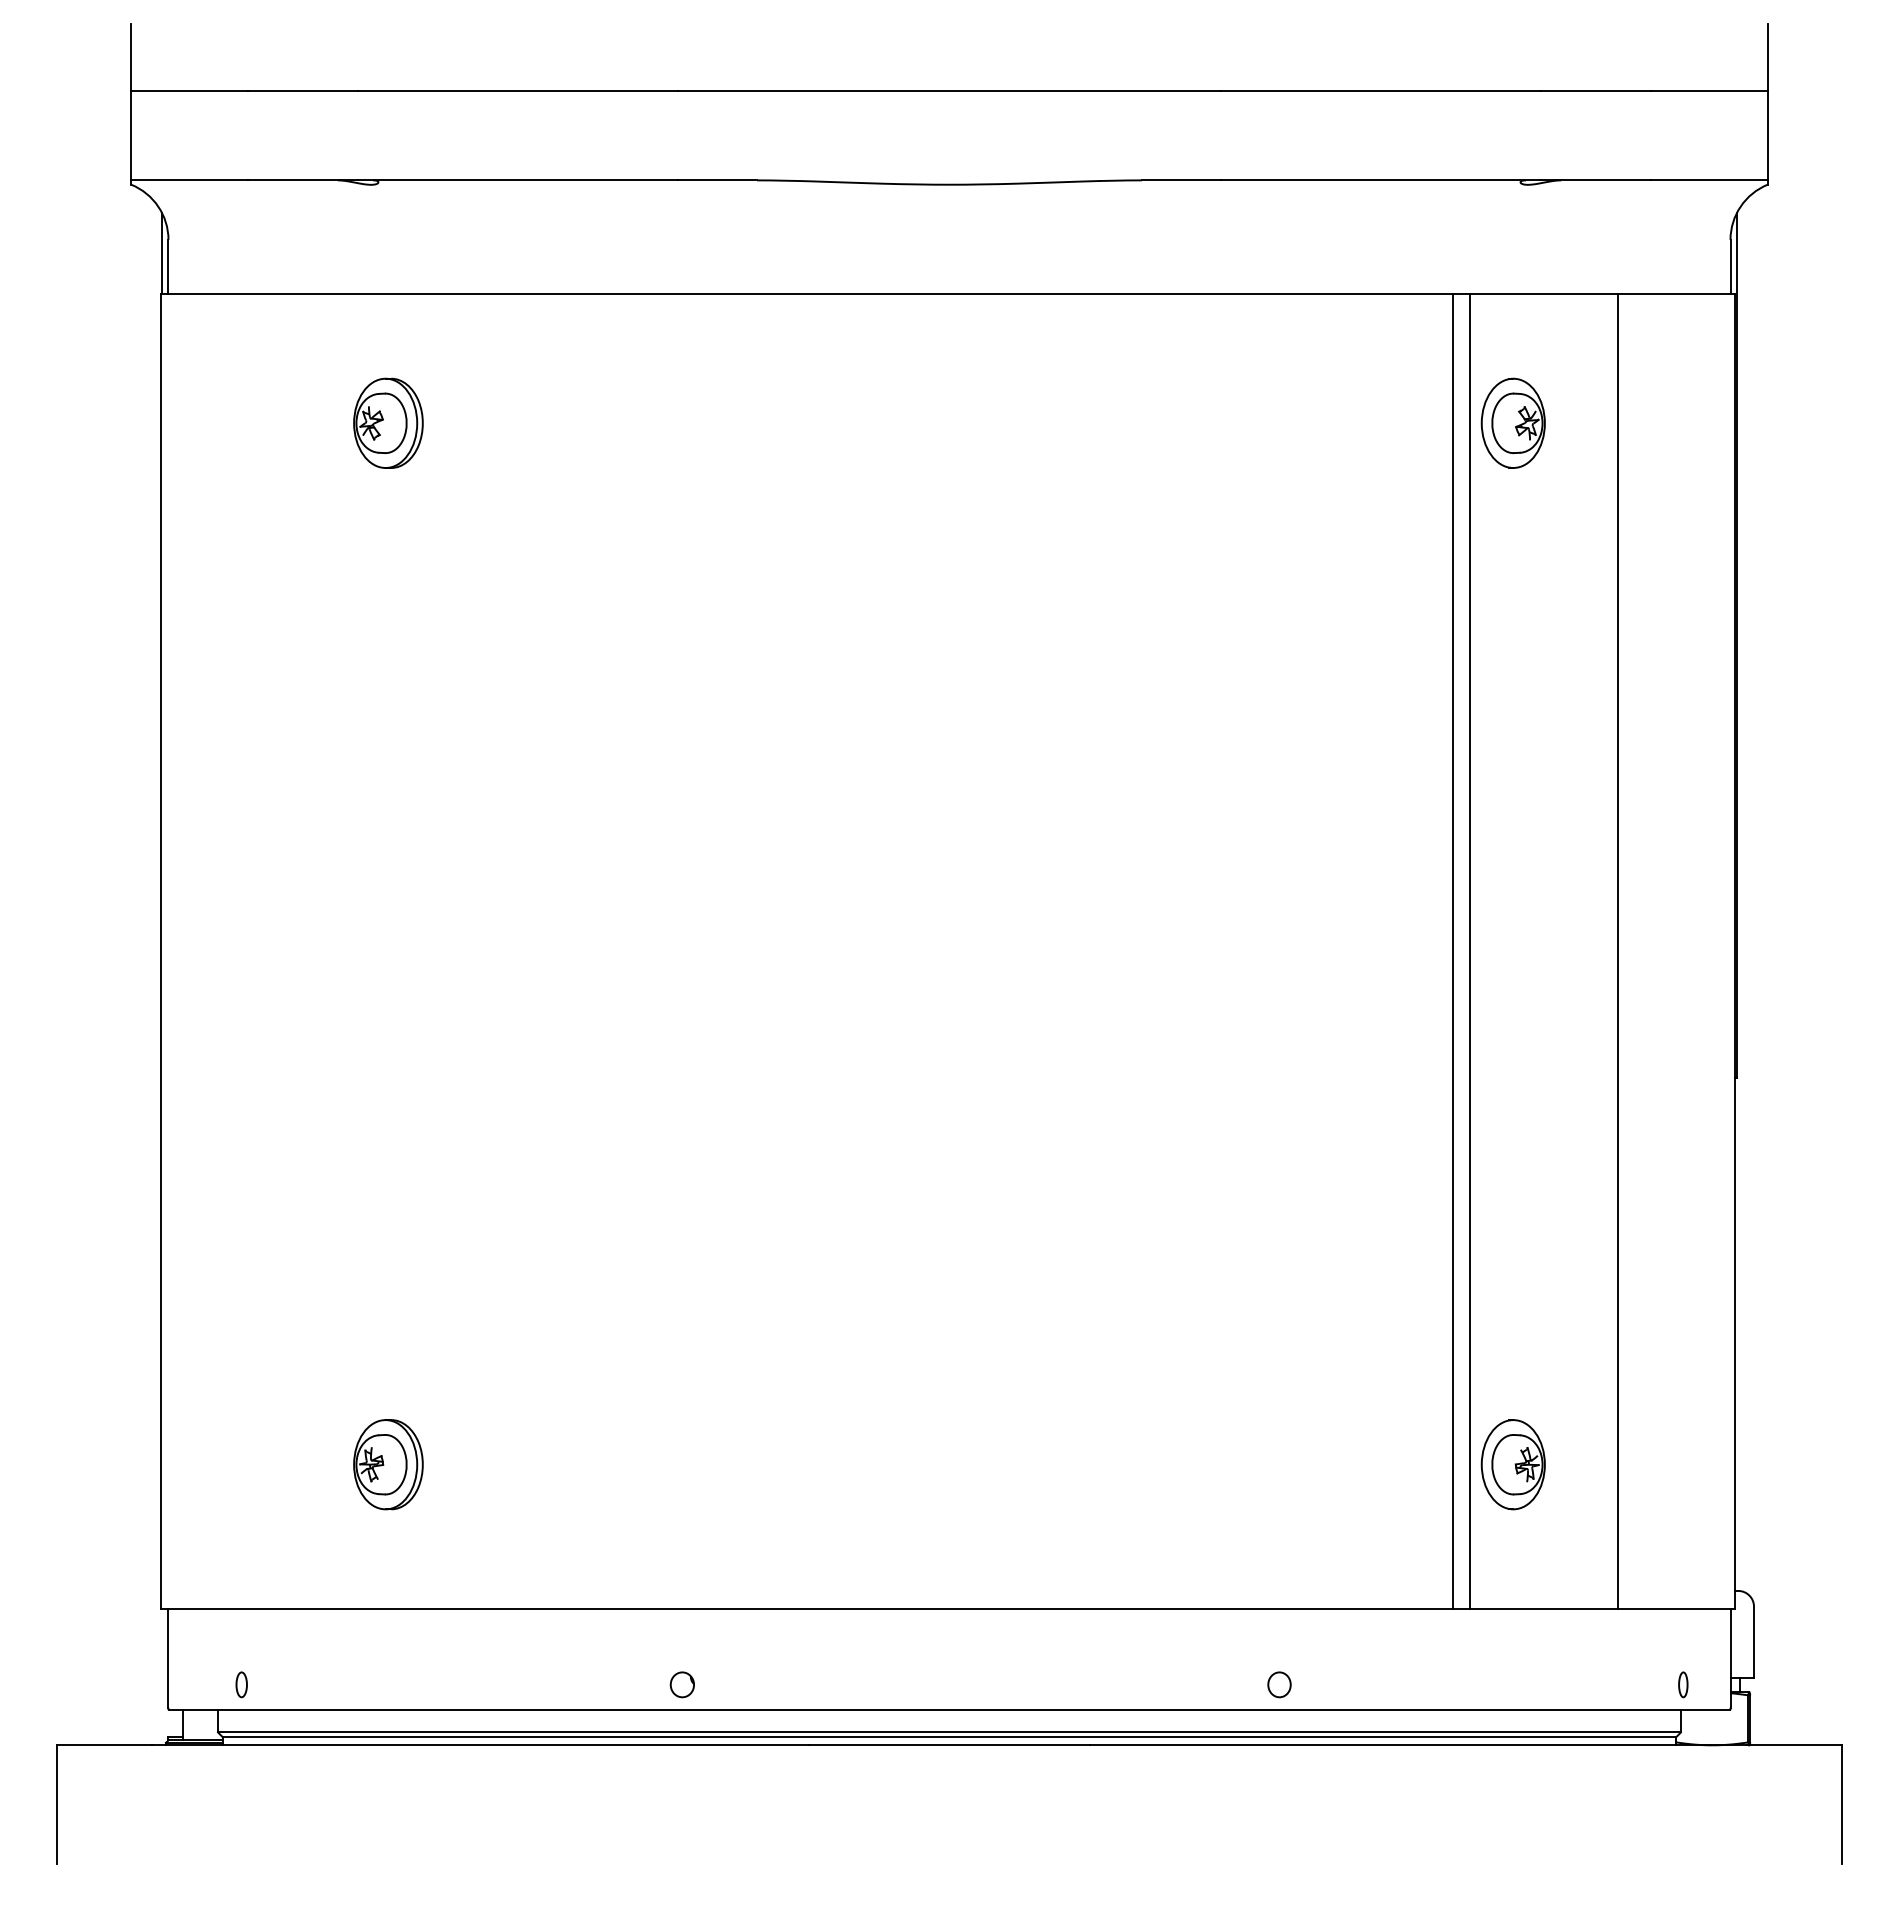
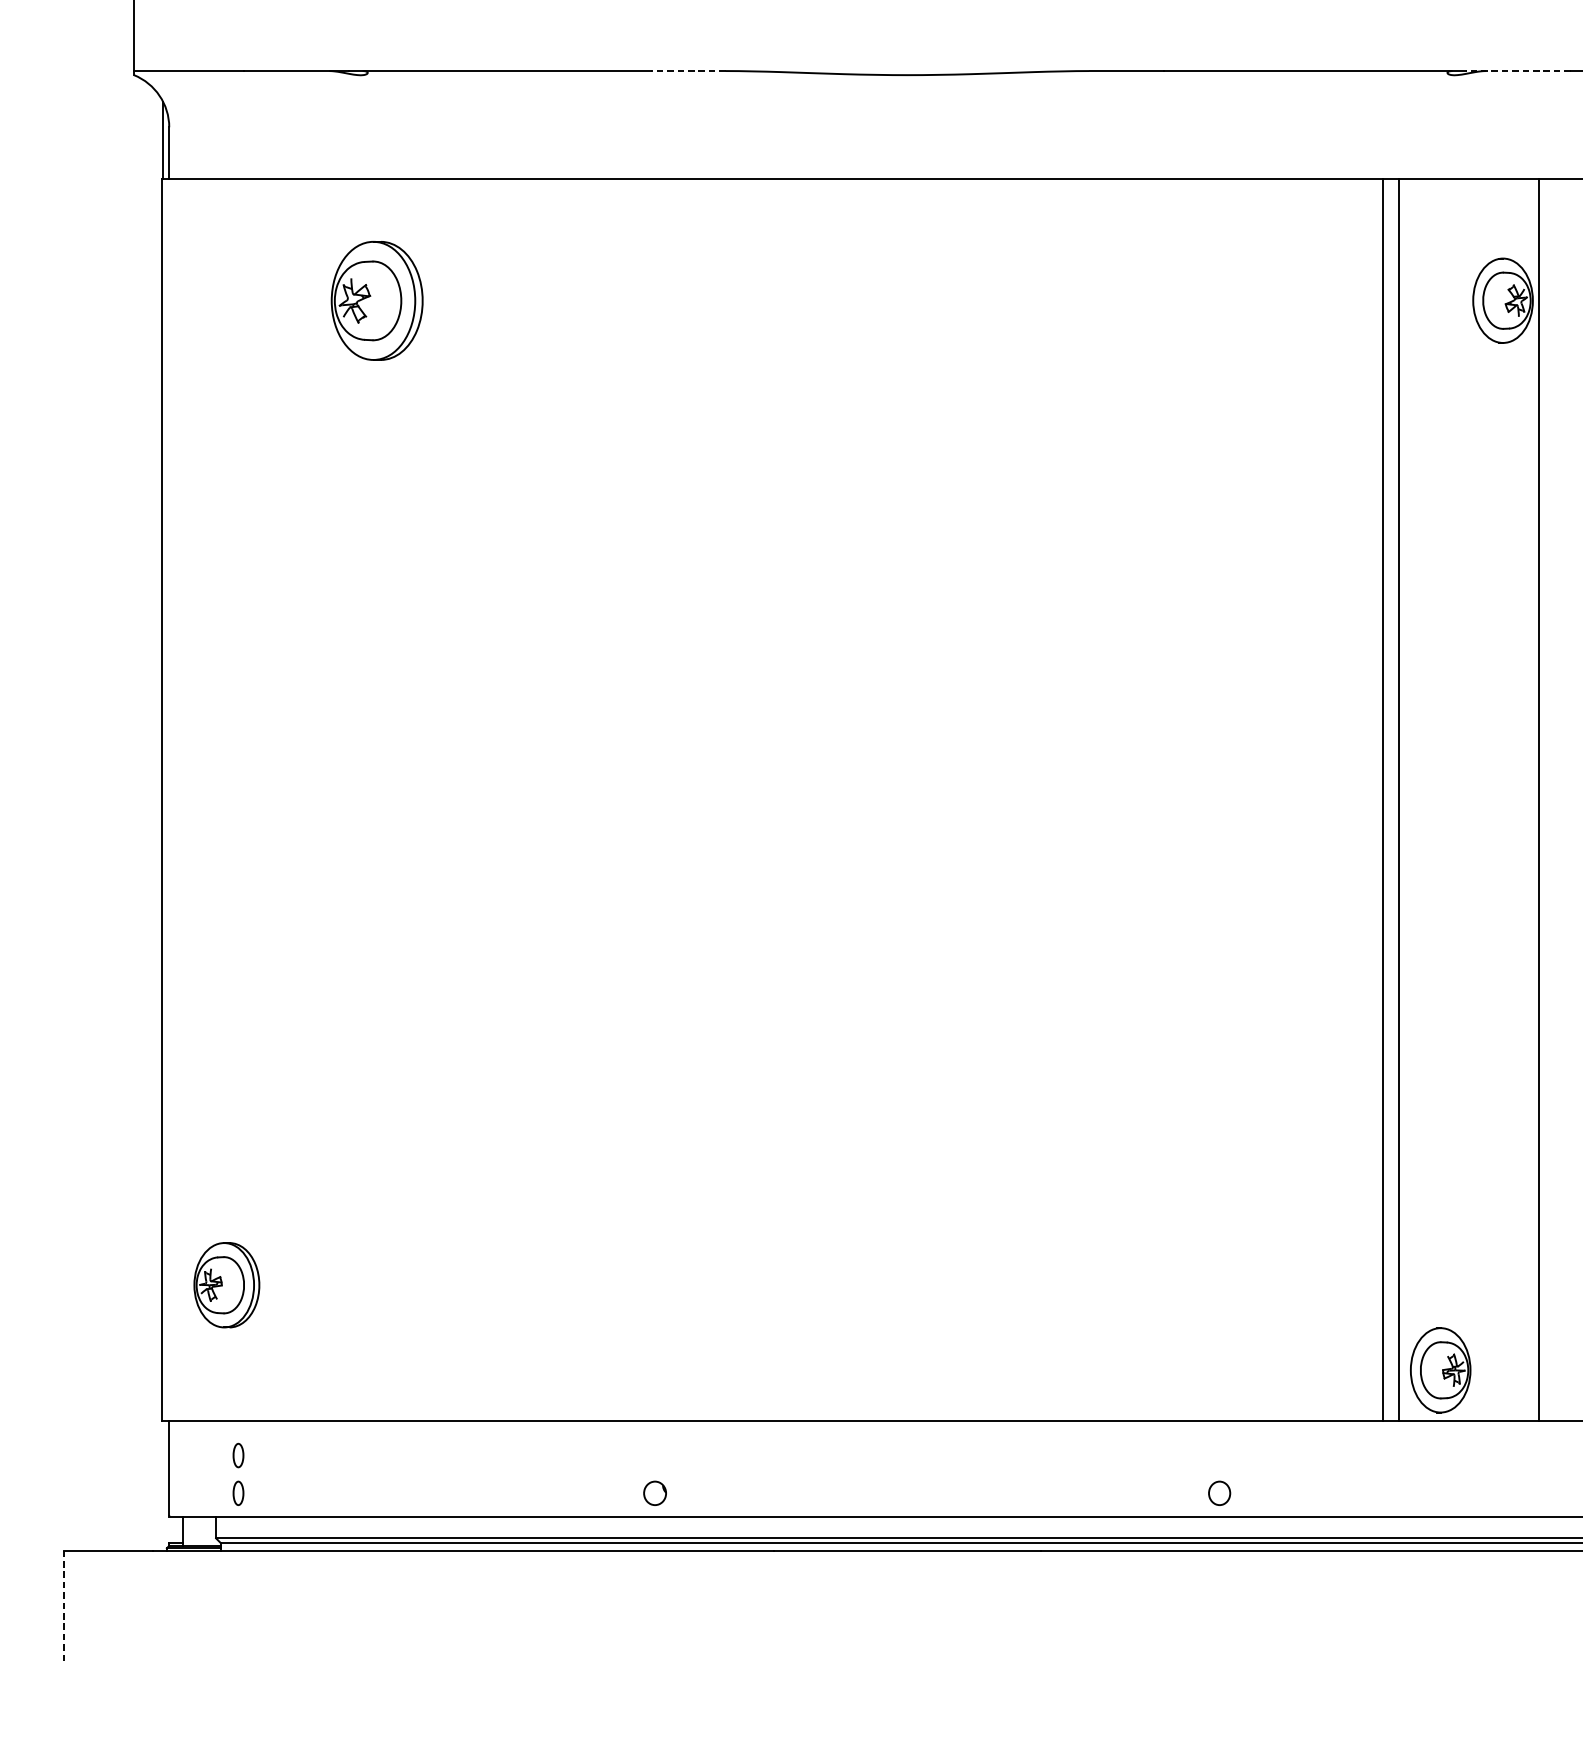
line: (717, 180) -> (688, 71), solid -> dashed
line: (1595, 180) -> (1518, 71), solid -> dashed
part: (388, 422) -> (377, 299), size x1.4
part: (1512, 422) -> (1502, 299), moved
part: (388, 1464) -> (226, 1285), moved
part: (1512, 1464) -> (1439, 1370), moved
part: (241, 1644) -> (238, 1455), added
line: (56, 1804) -> (63, 1606), solid -> dashed

